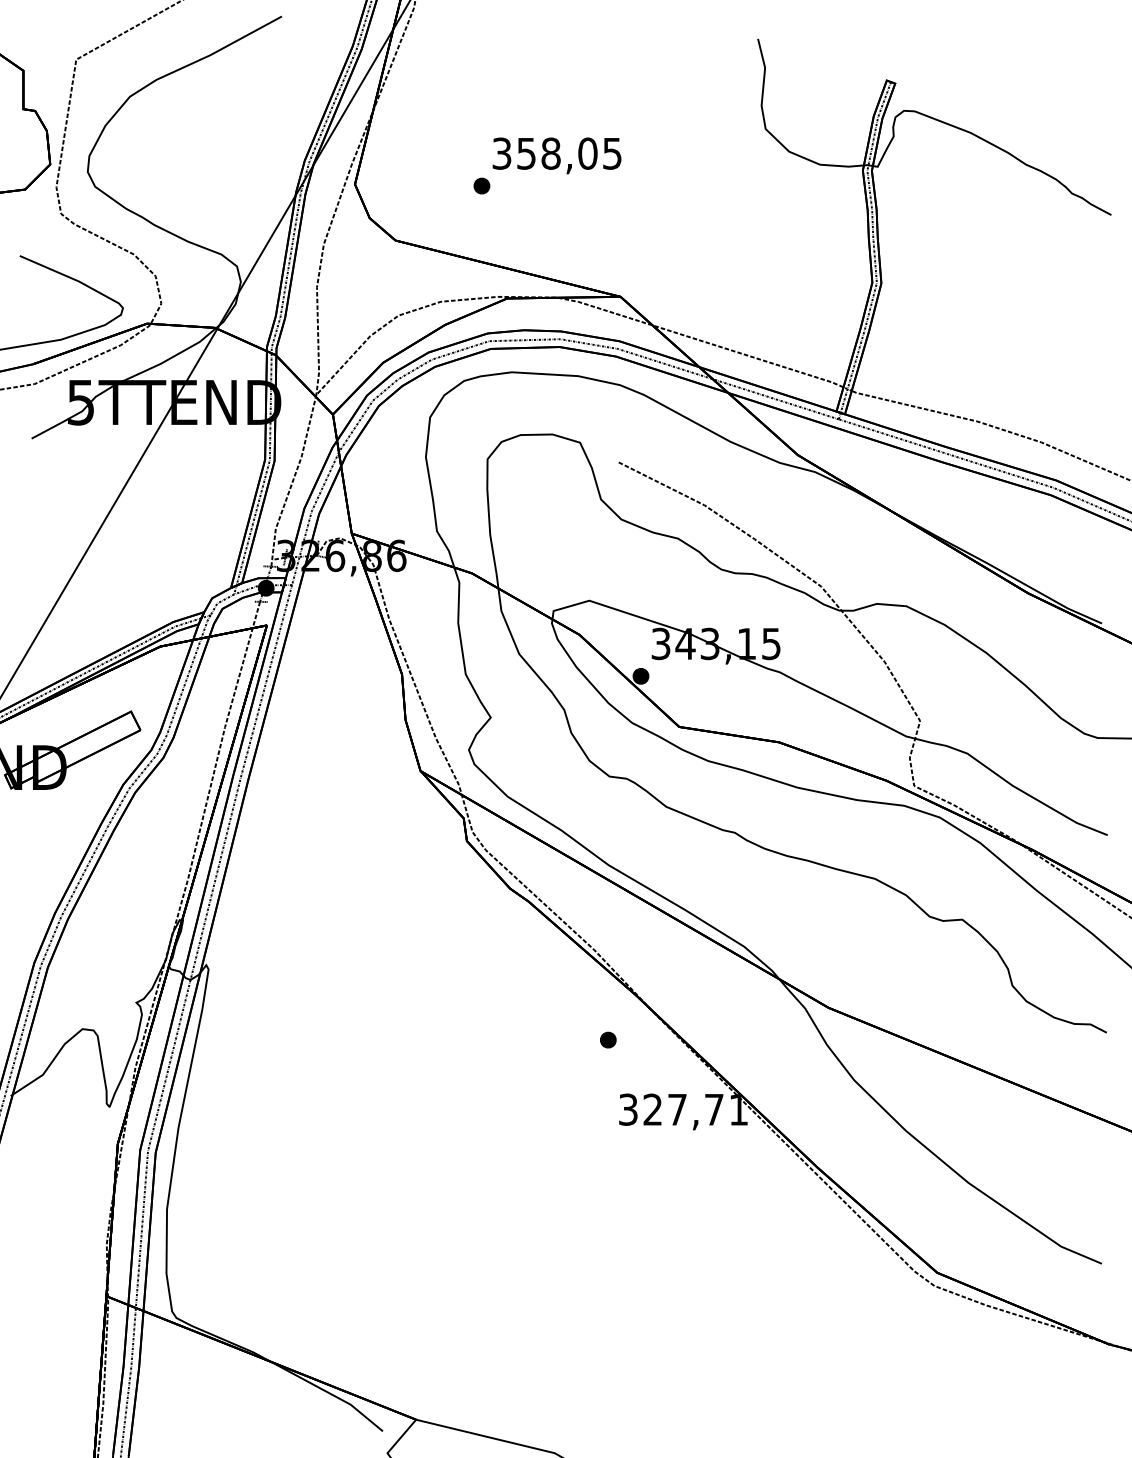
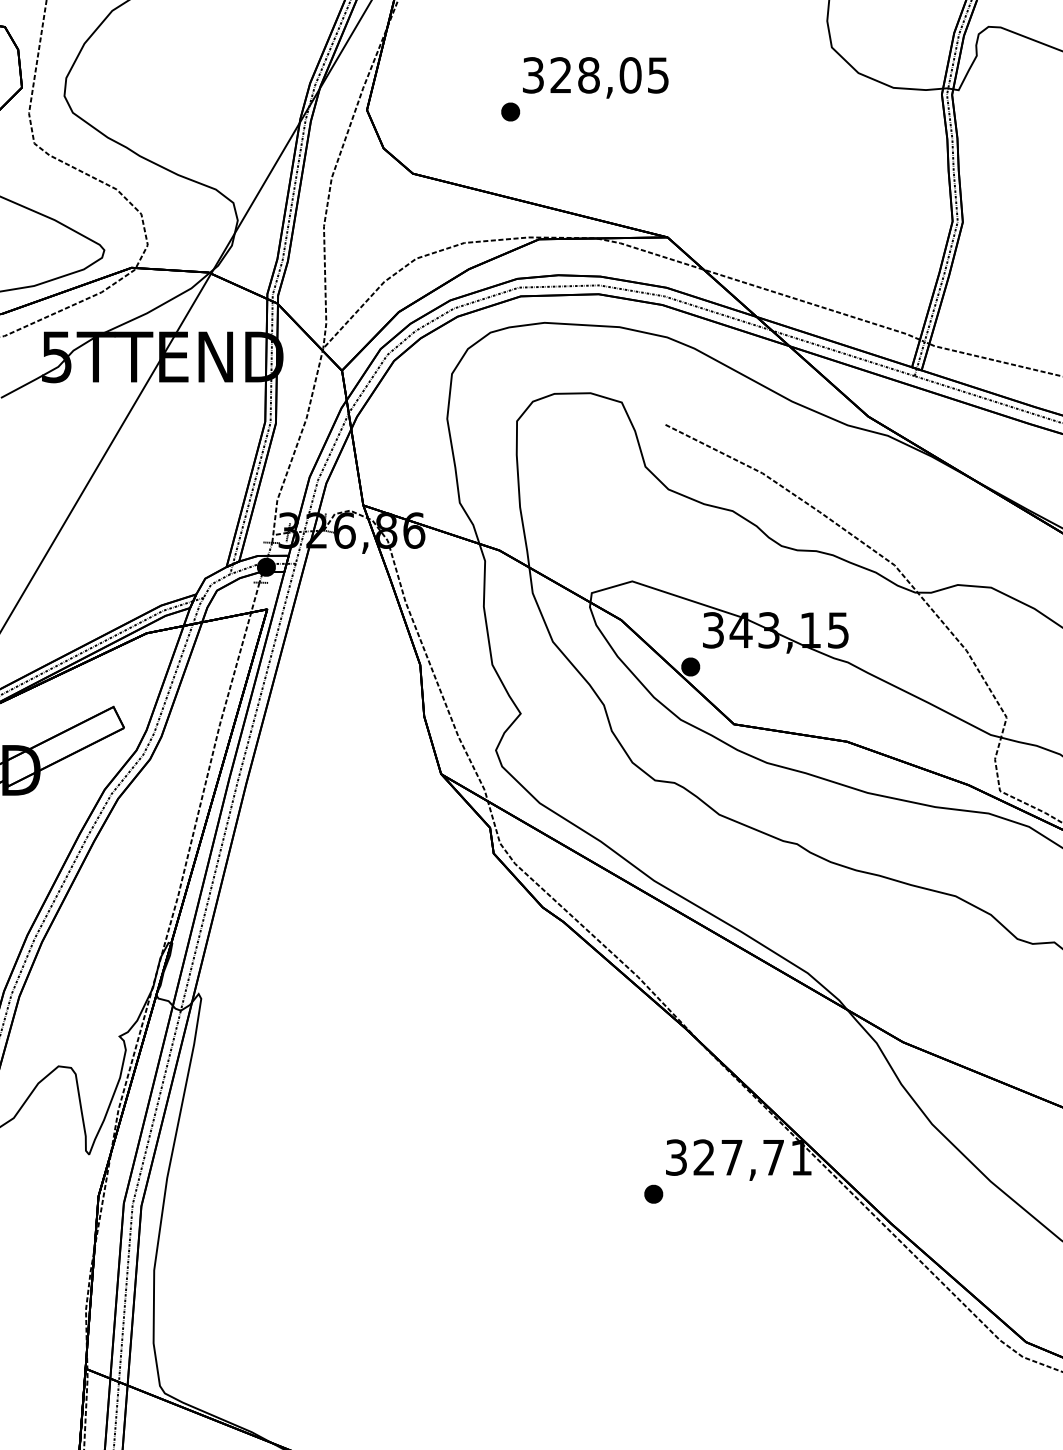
text: (526, 153) -> (561, 75), 358,05 -> 328,05
part: (608, 1039) -> (653, 1193), moved

